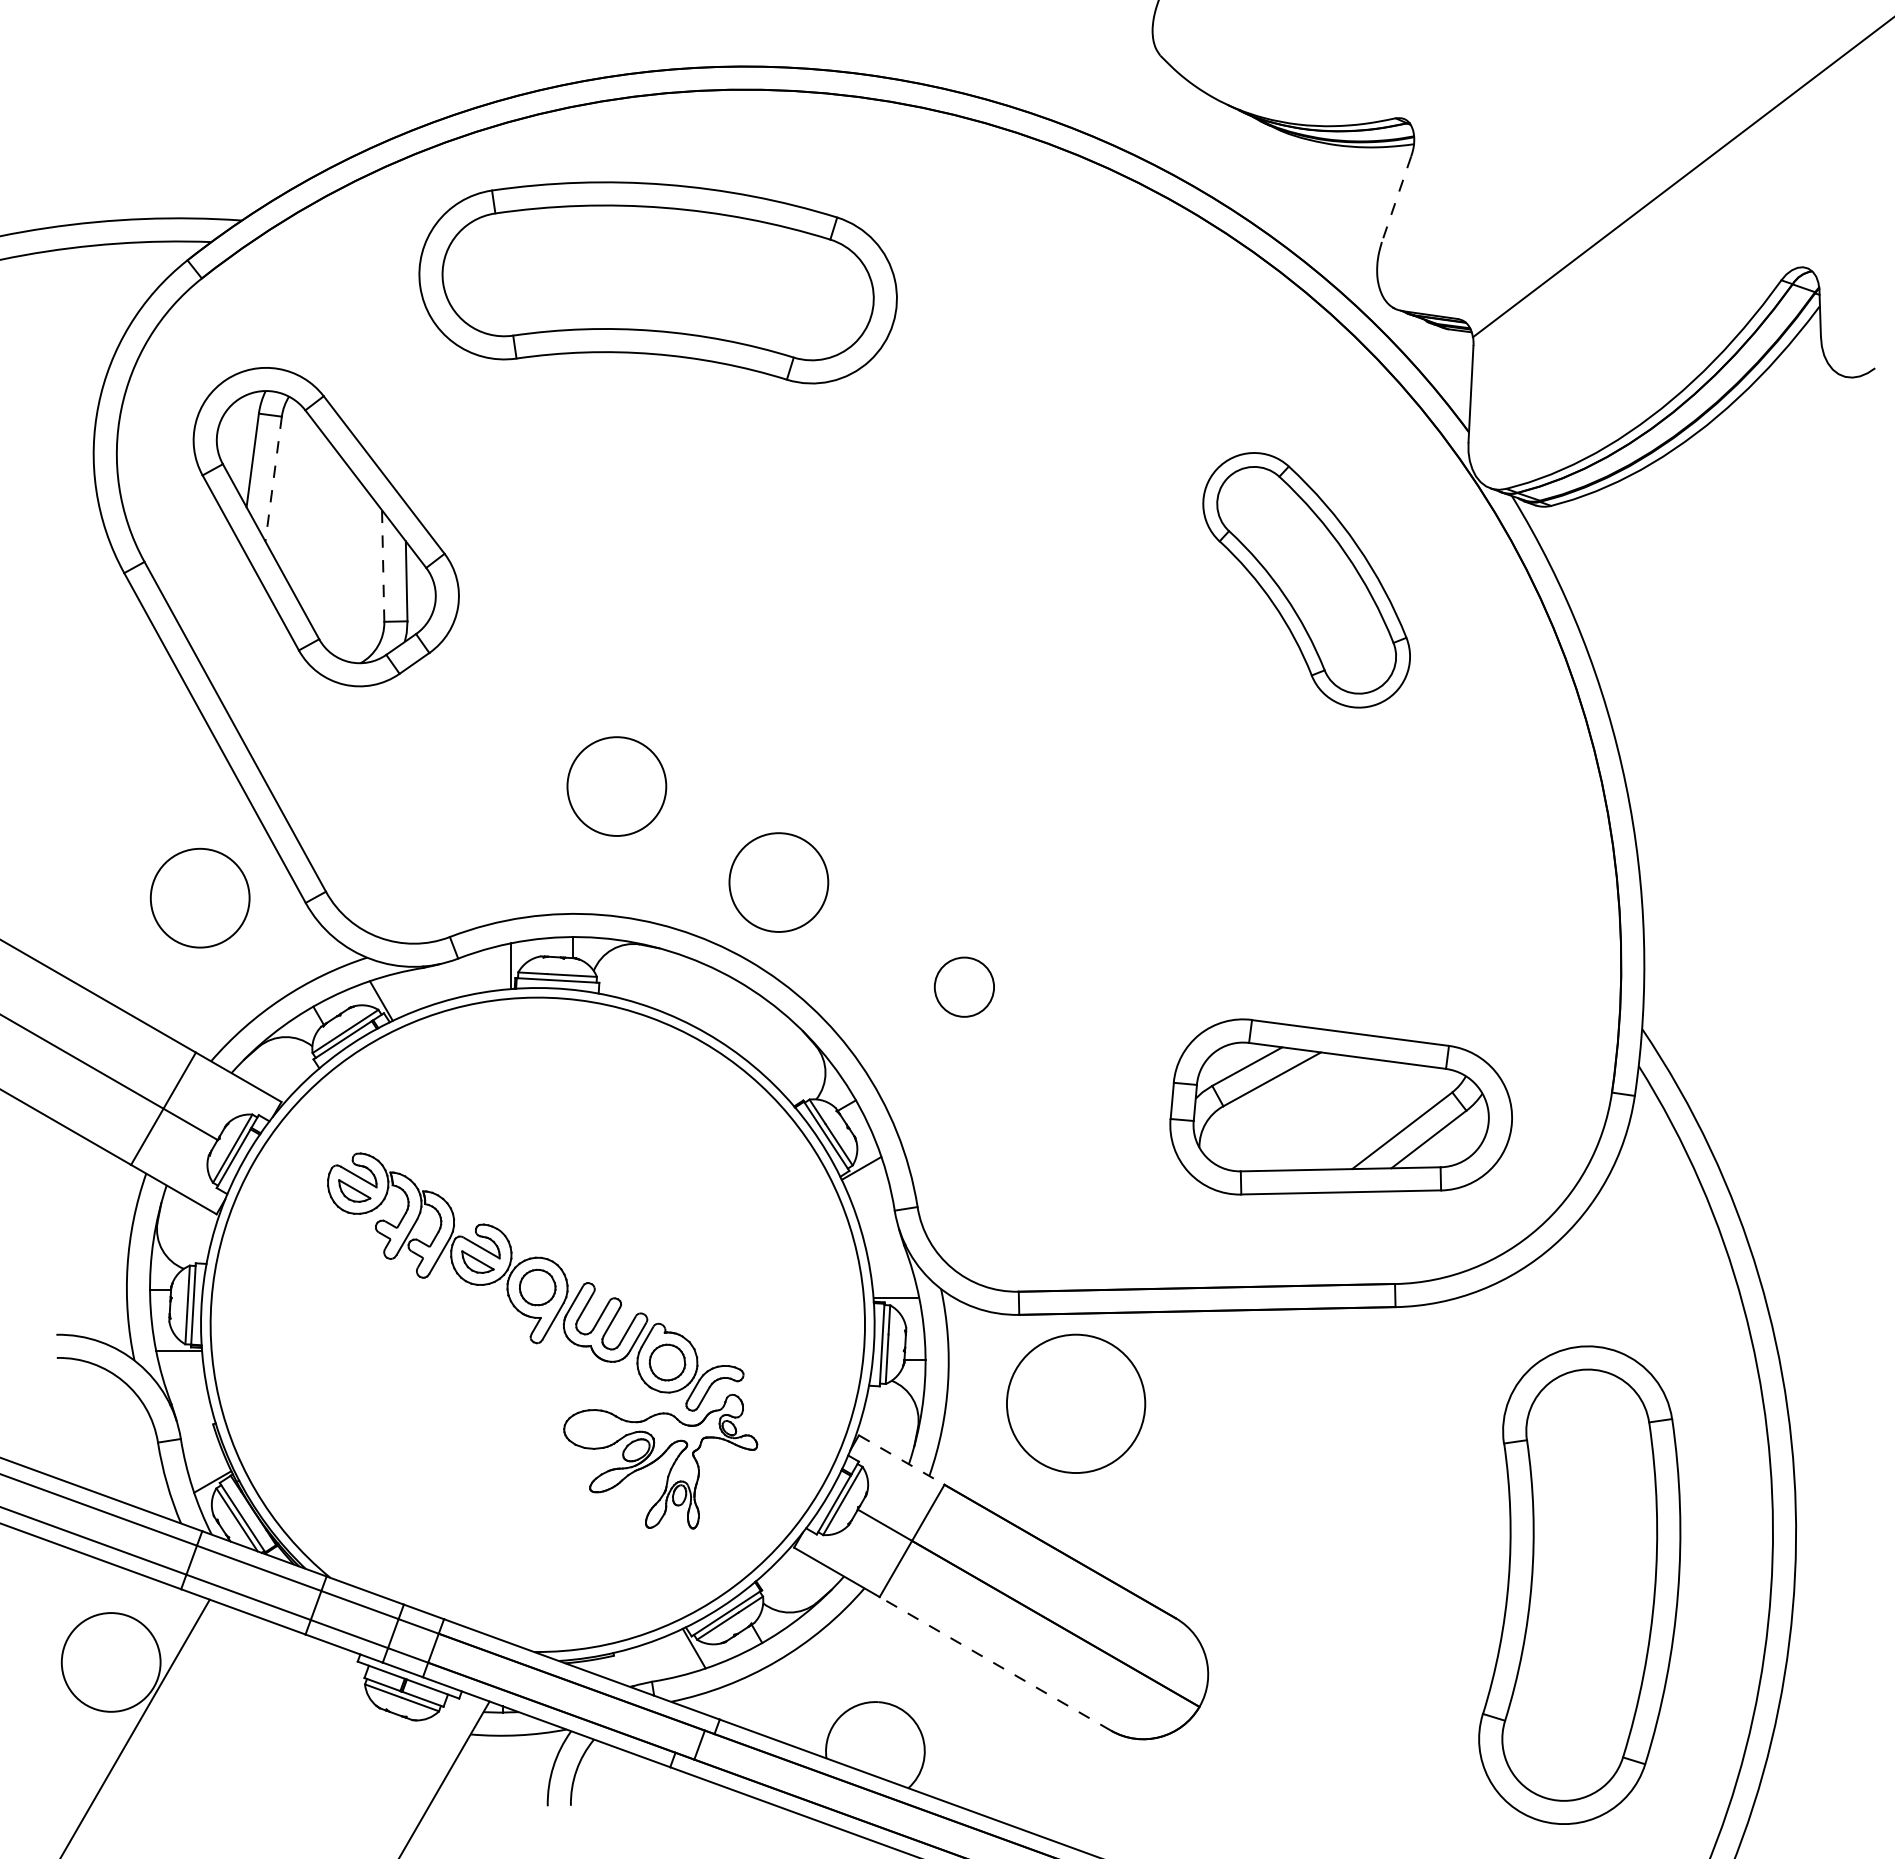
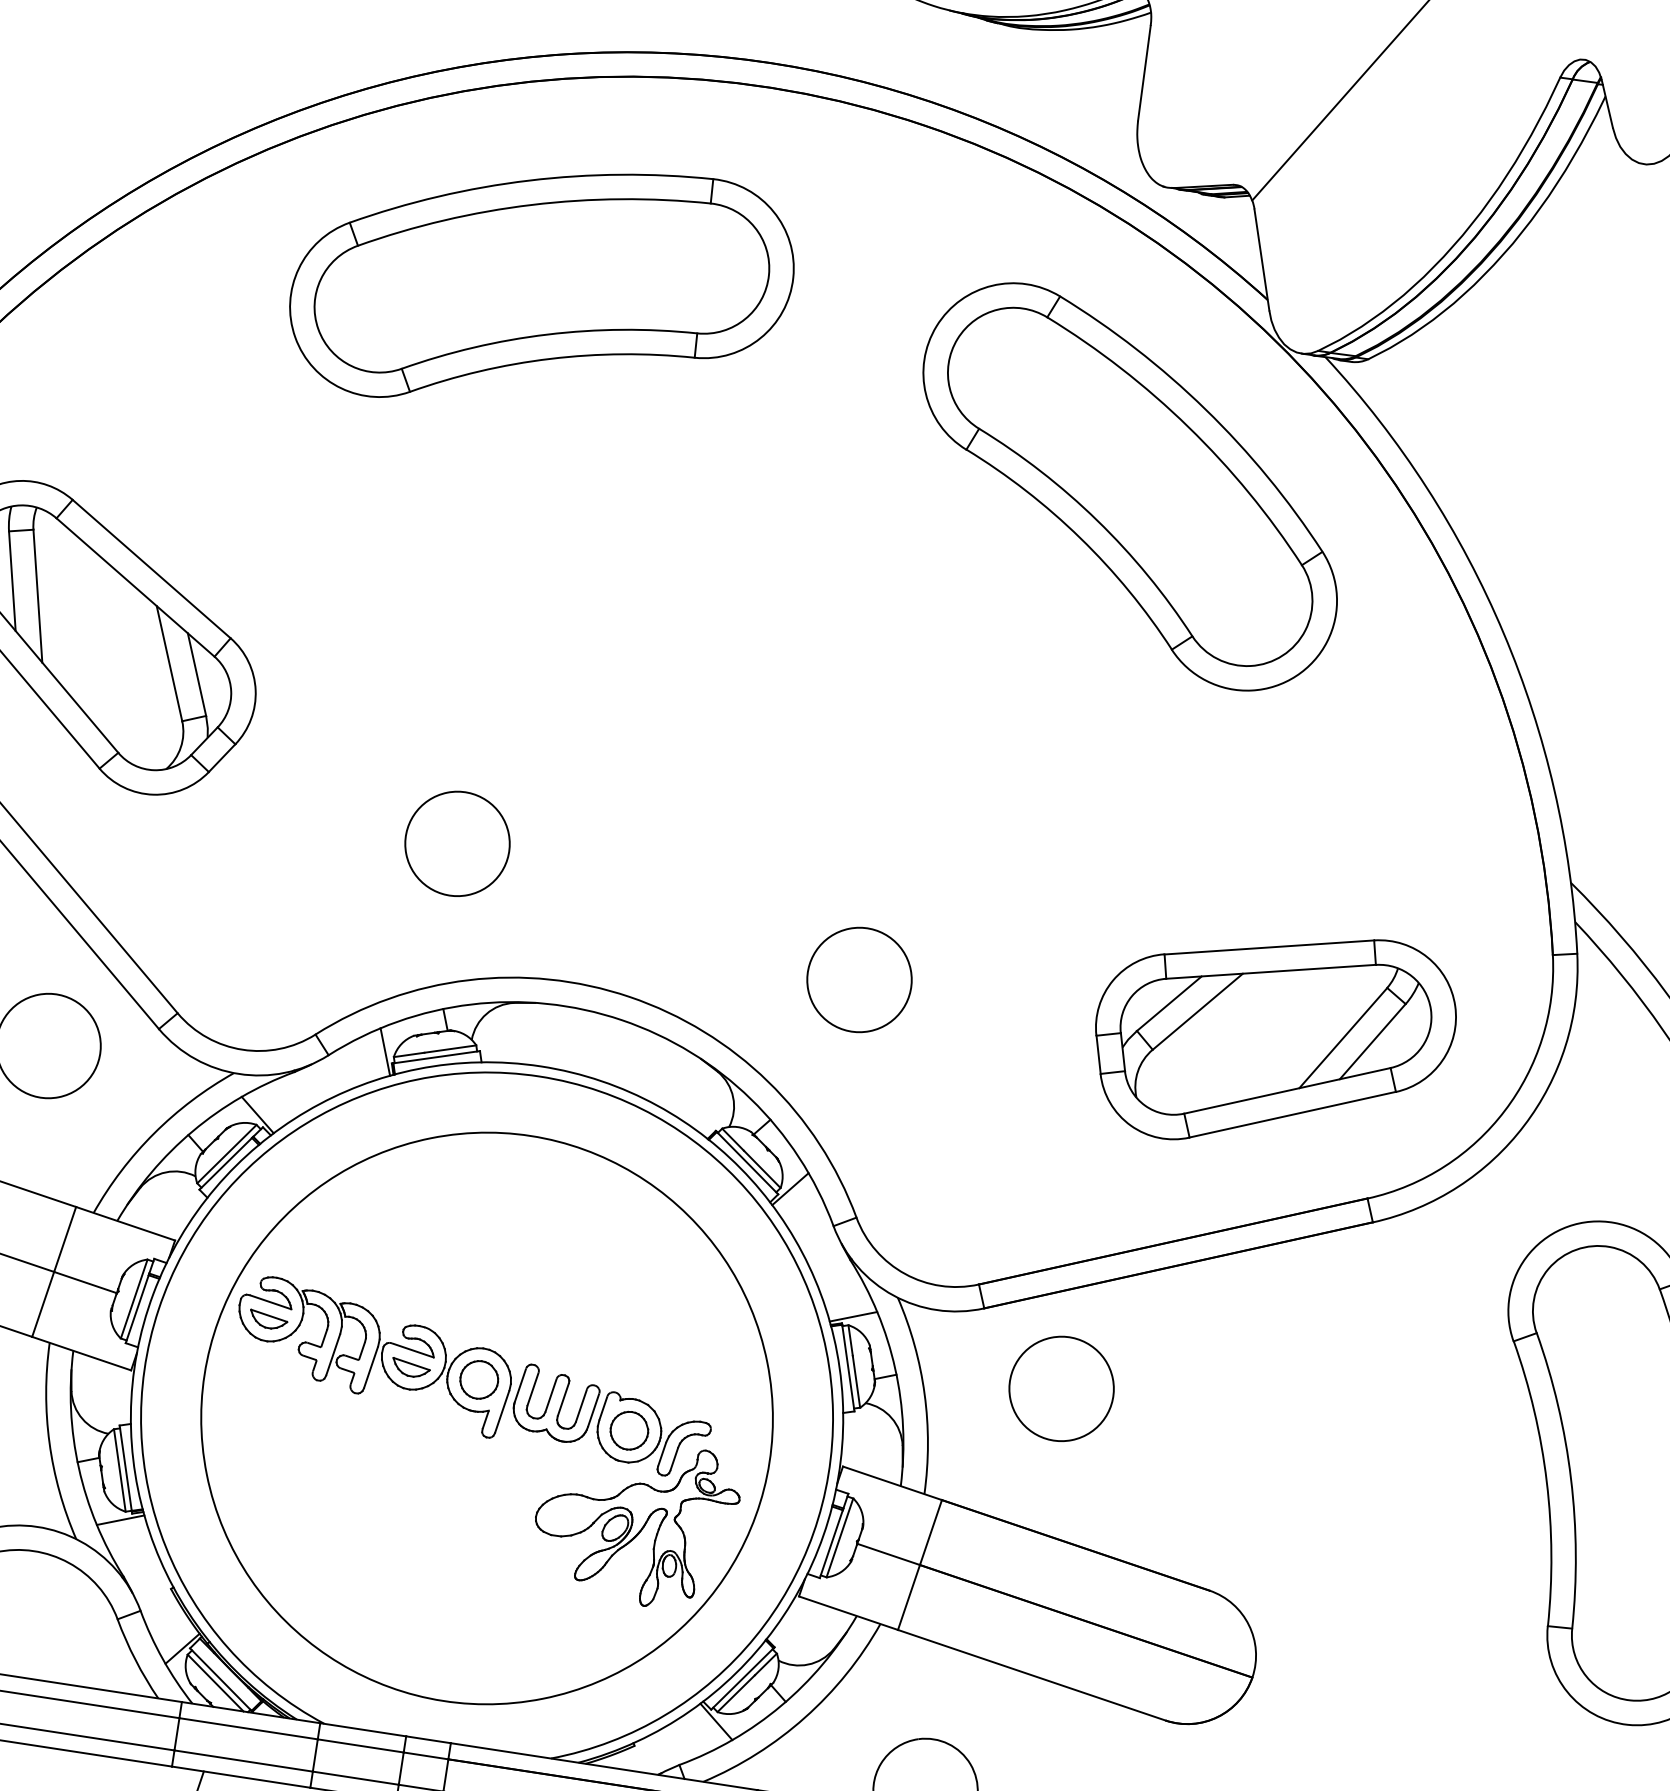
line: (1396, 199) -> (1144, 73), dashed -> solid
part: (657, 282) -> (540, 283), moved
line: (273, 479) -> (37, 596), dashed -> solid
line: (383, 566) -> (169, 664), dashed -> solid
part: (1306, 580) -> (1129, 487), size x1.67
circle: (778, 882) -> (645, 909), removed
circle: (964, 986) -> (859, 979), size x1.67
circle: (537, 1324) -> (486, 1418), added
circle: (1075, 1403) -> (1060, 1388), size x0.71
line: (902, 1460) -> (893, 1483), dashed -> solid
line: (995, 1663) -> (1031, 1674), dashed -> solid

